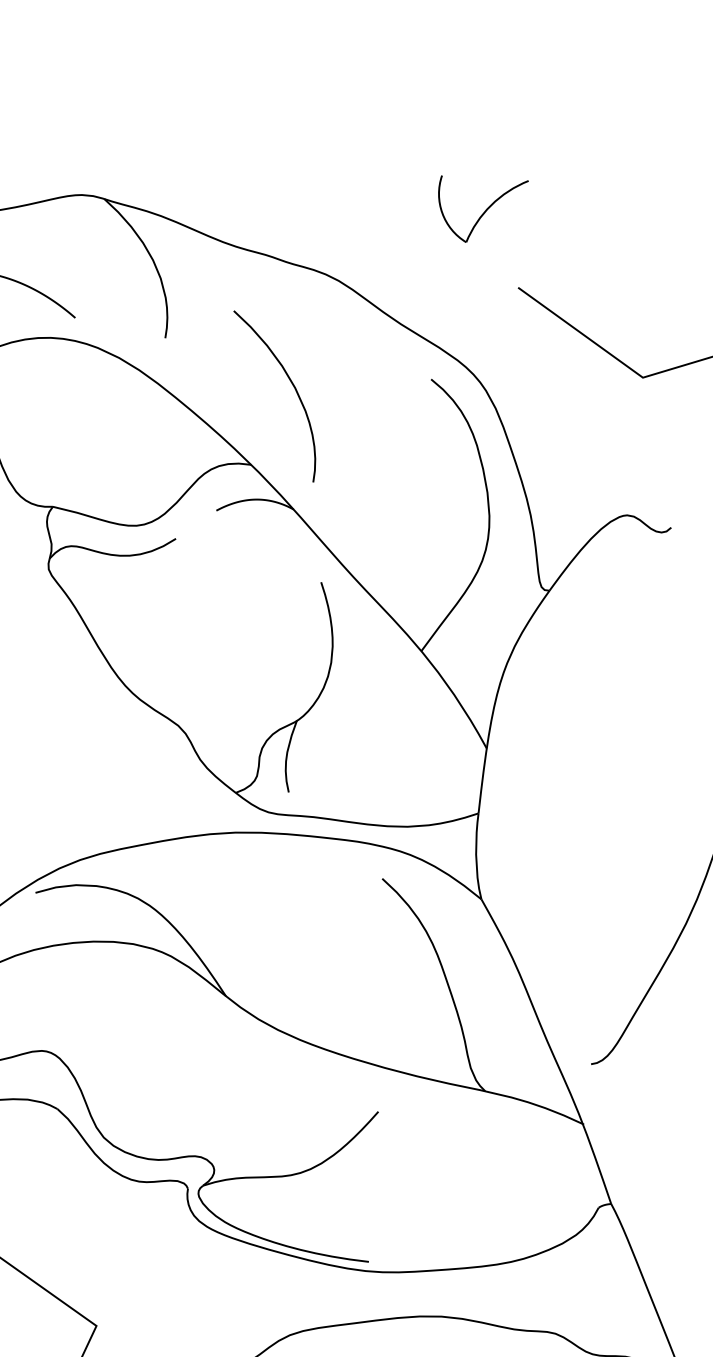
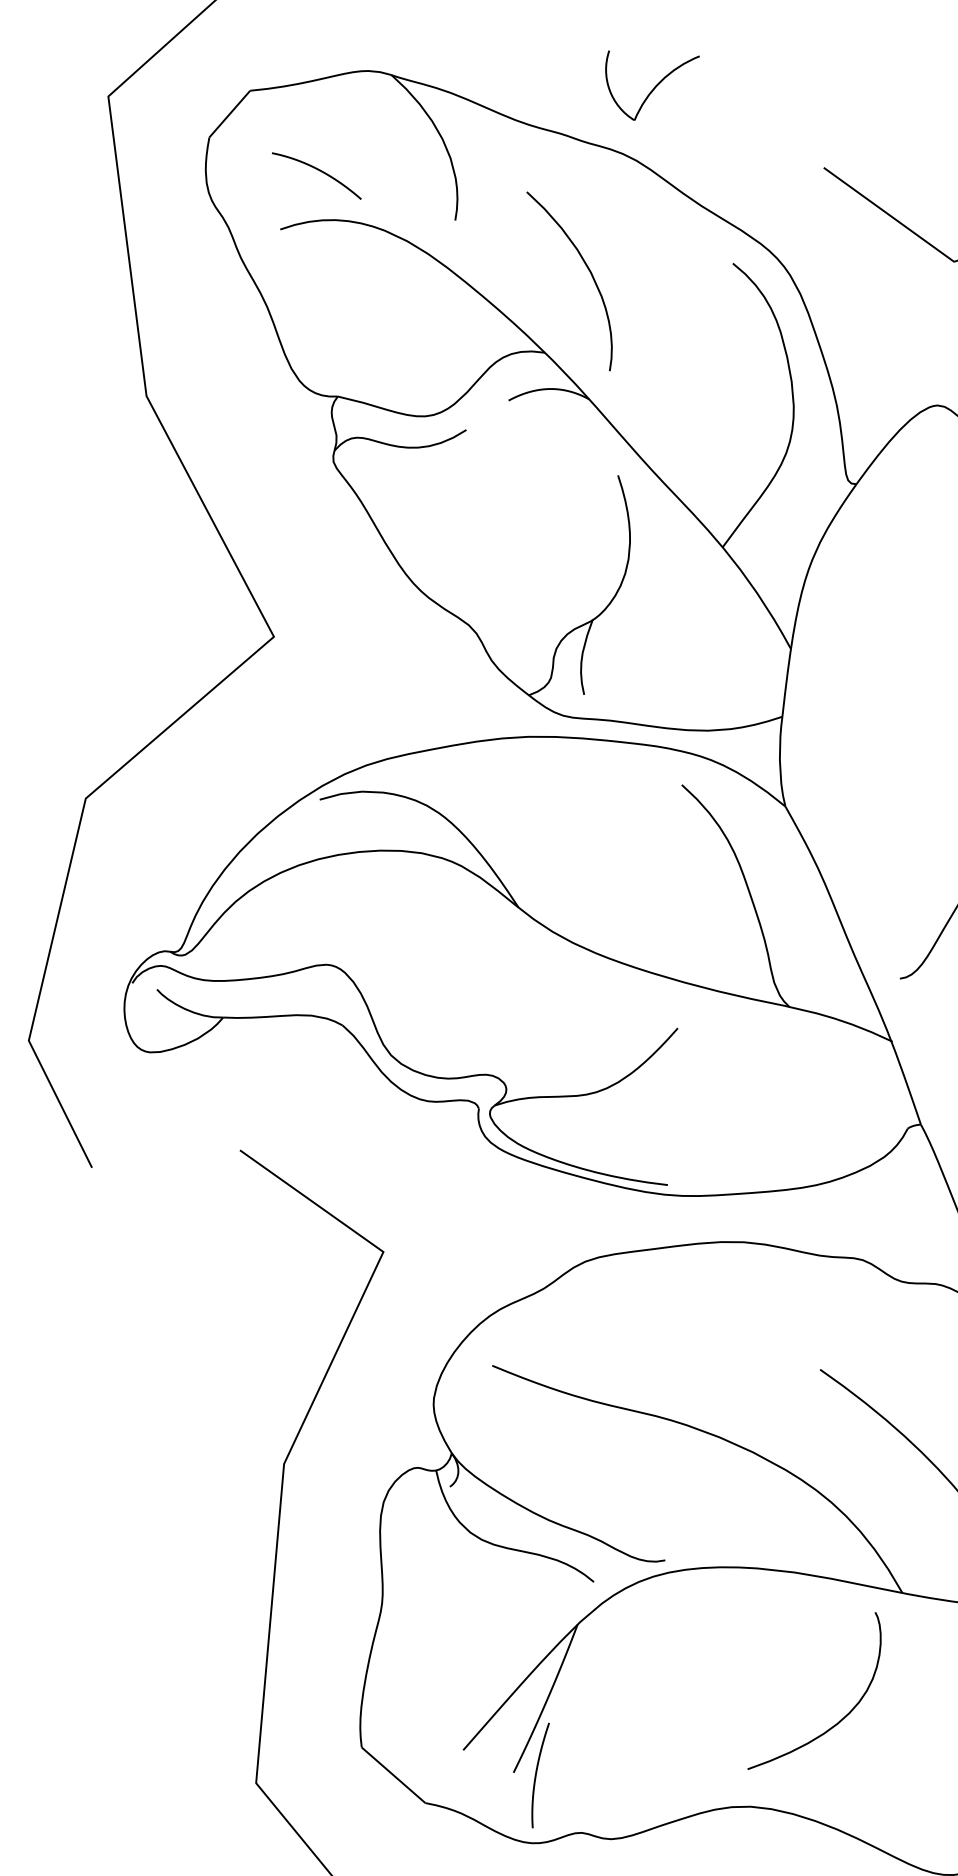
part: (483, 208) -> (652, 85), moved

